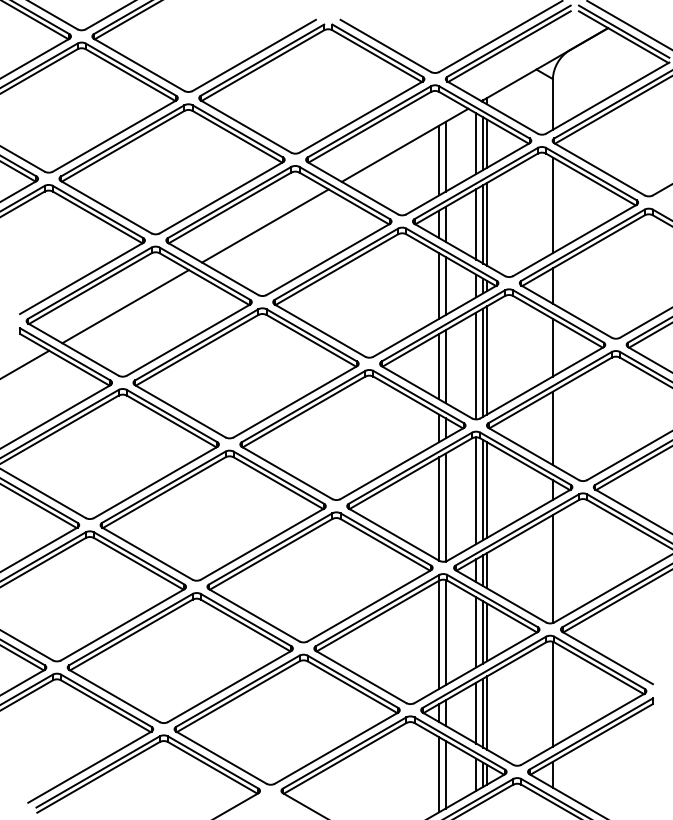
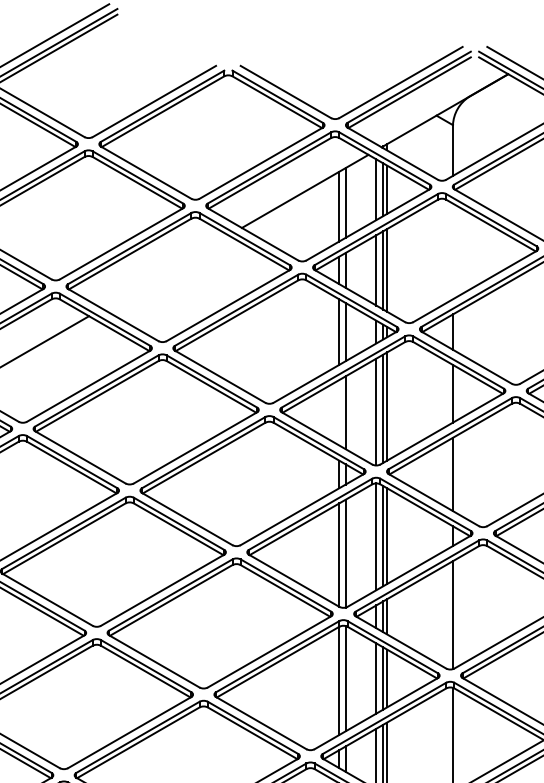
line: (552, 205) -> (452, 251), removed
line: (265, 225) -> (165, 271), removed
line: (439, 366) -> (339, 412), removed

